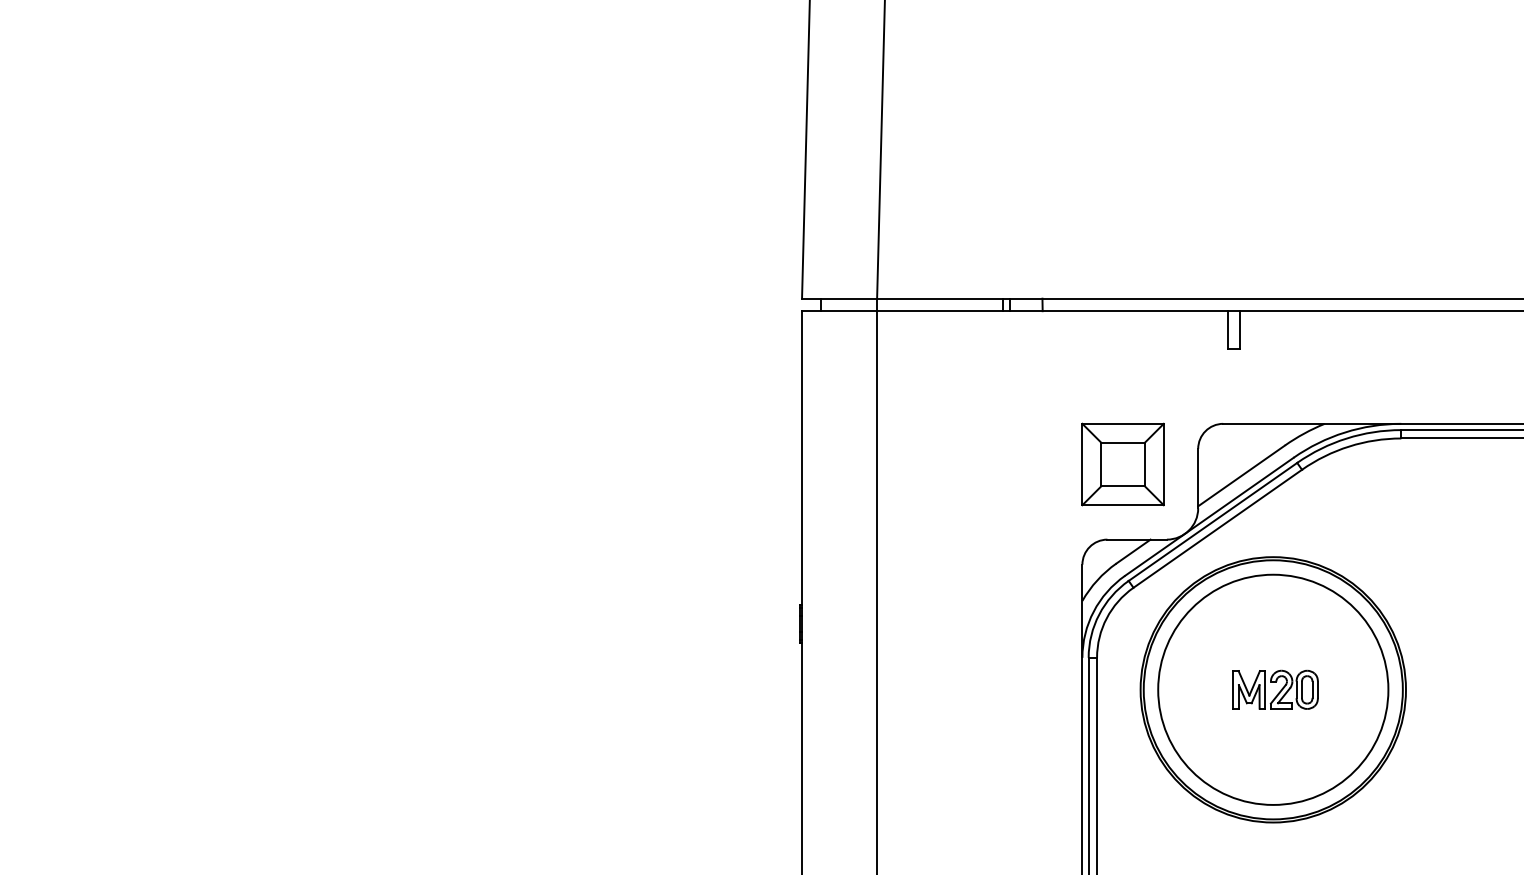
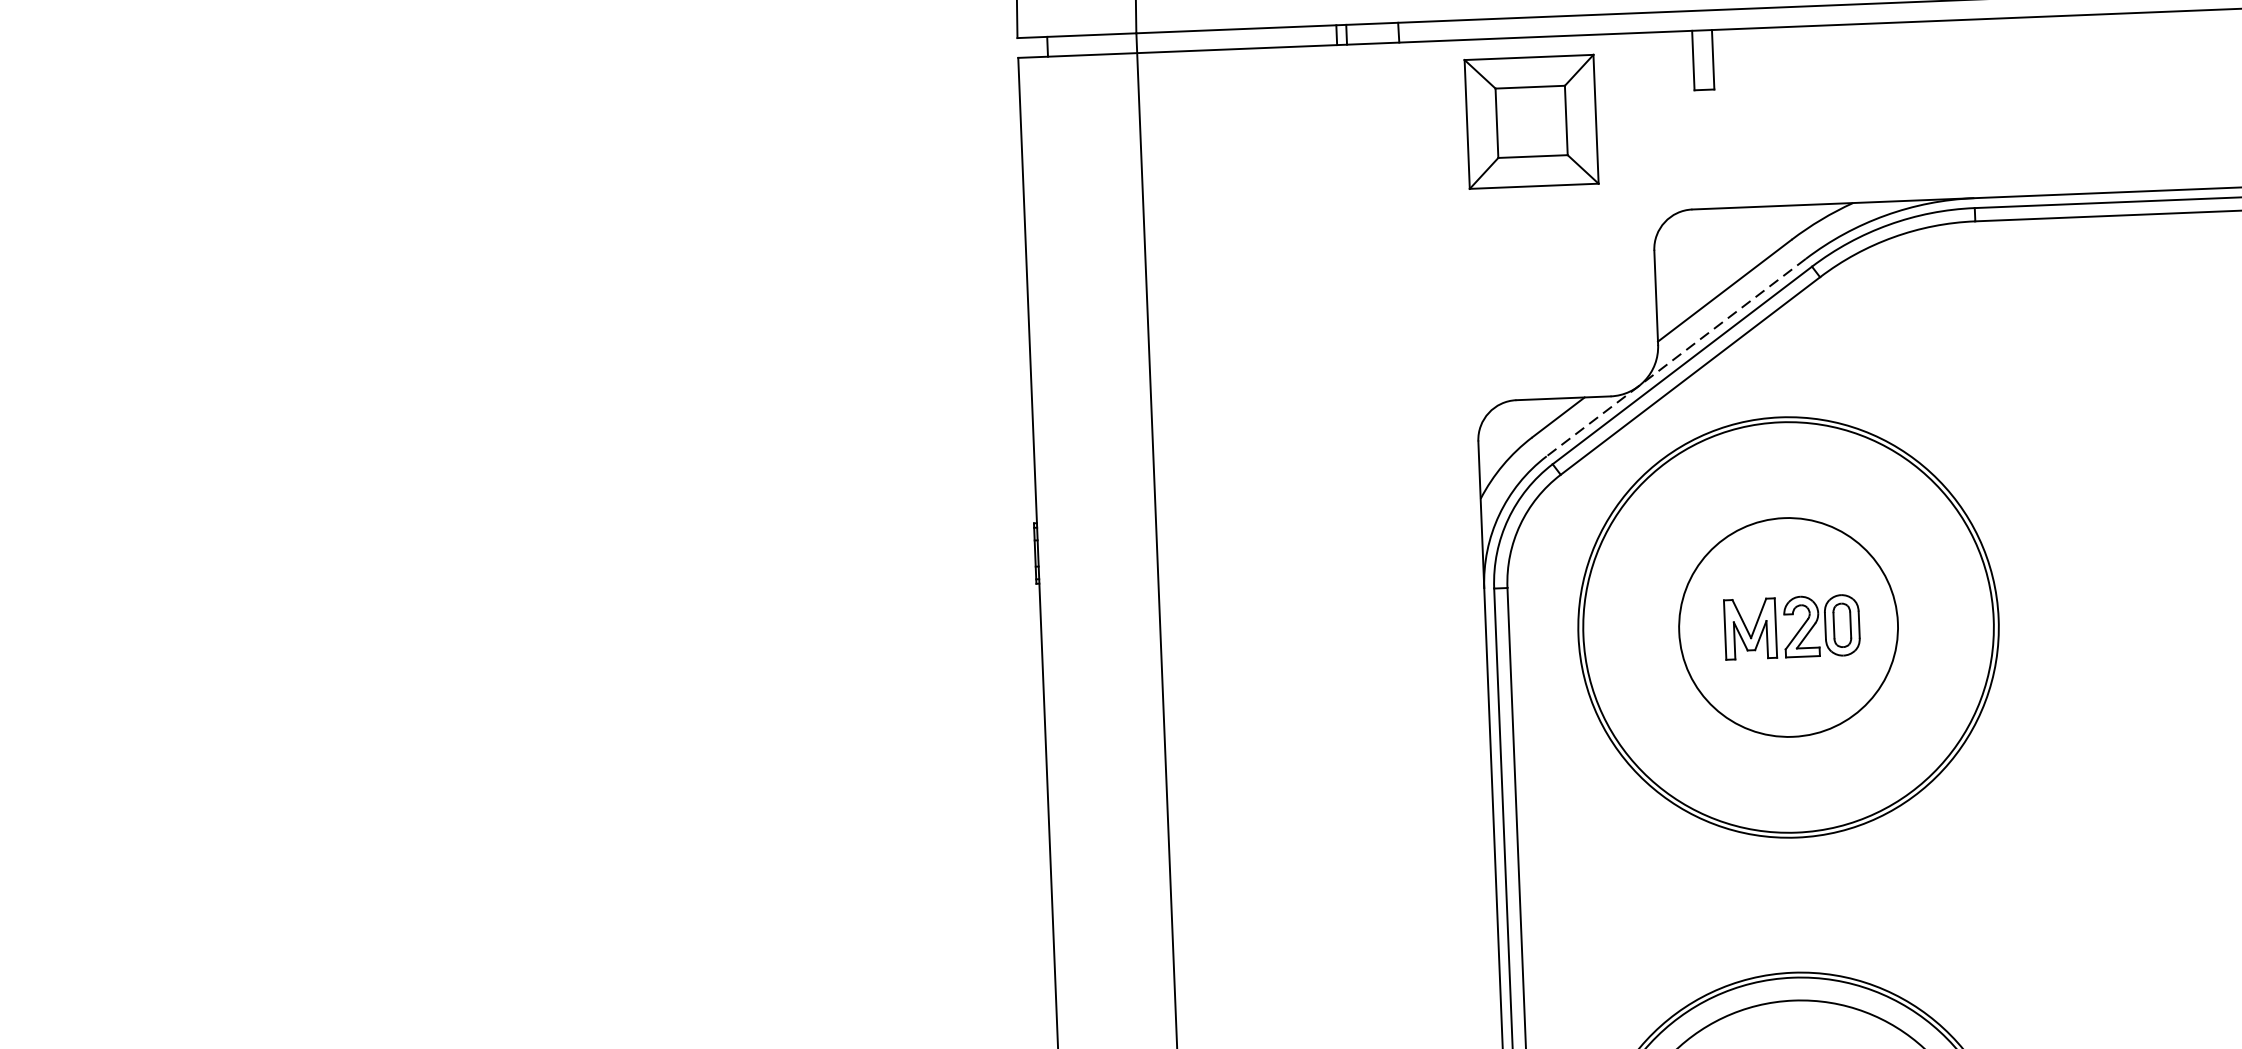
part: (1122, 464) -> (1530, 121), moved
line: (1209, 516) -> (1676, 357), solid -> dashed
circle: (1273, 689) -> (1788, 626), size x0.6

